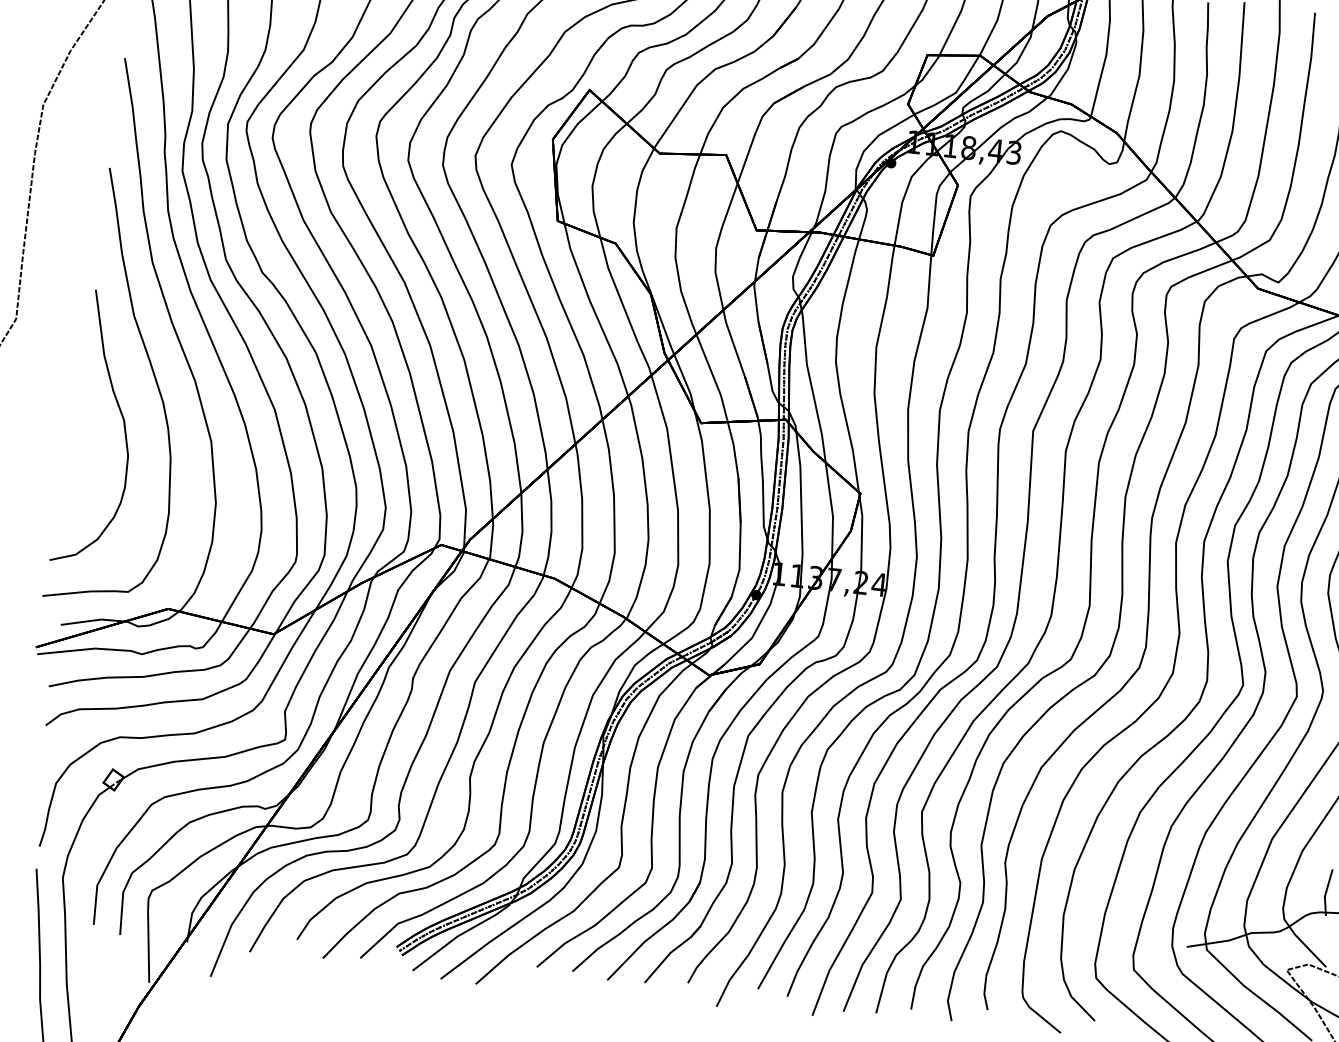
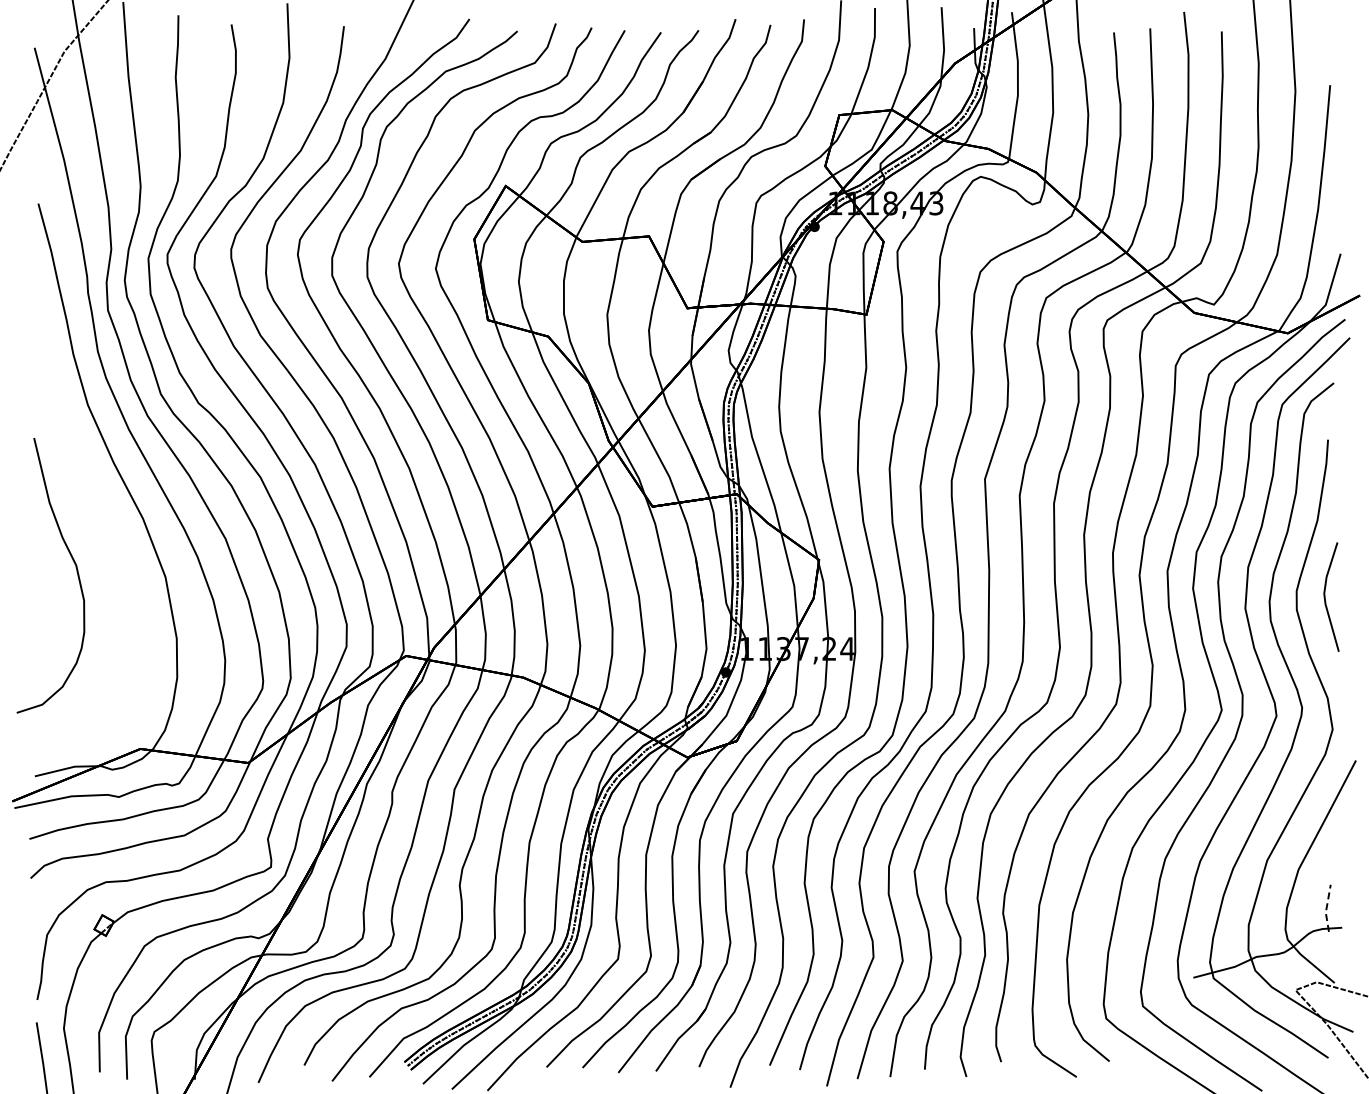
curve: (153, 375) -> (100, 517), removed
line: (1325, 892) -> (1326, 908), solid -> dashed

